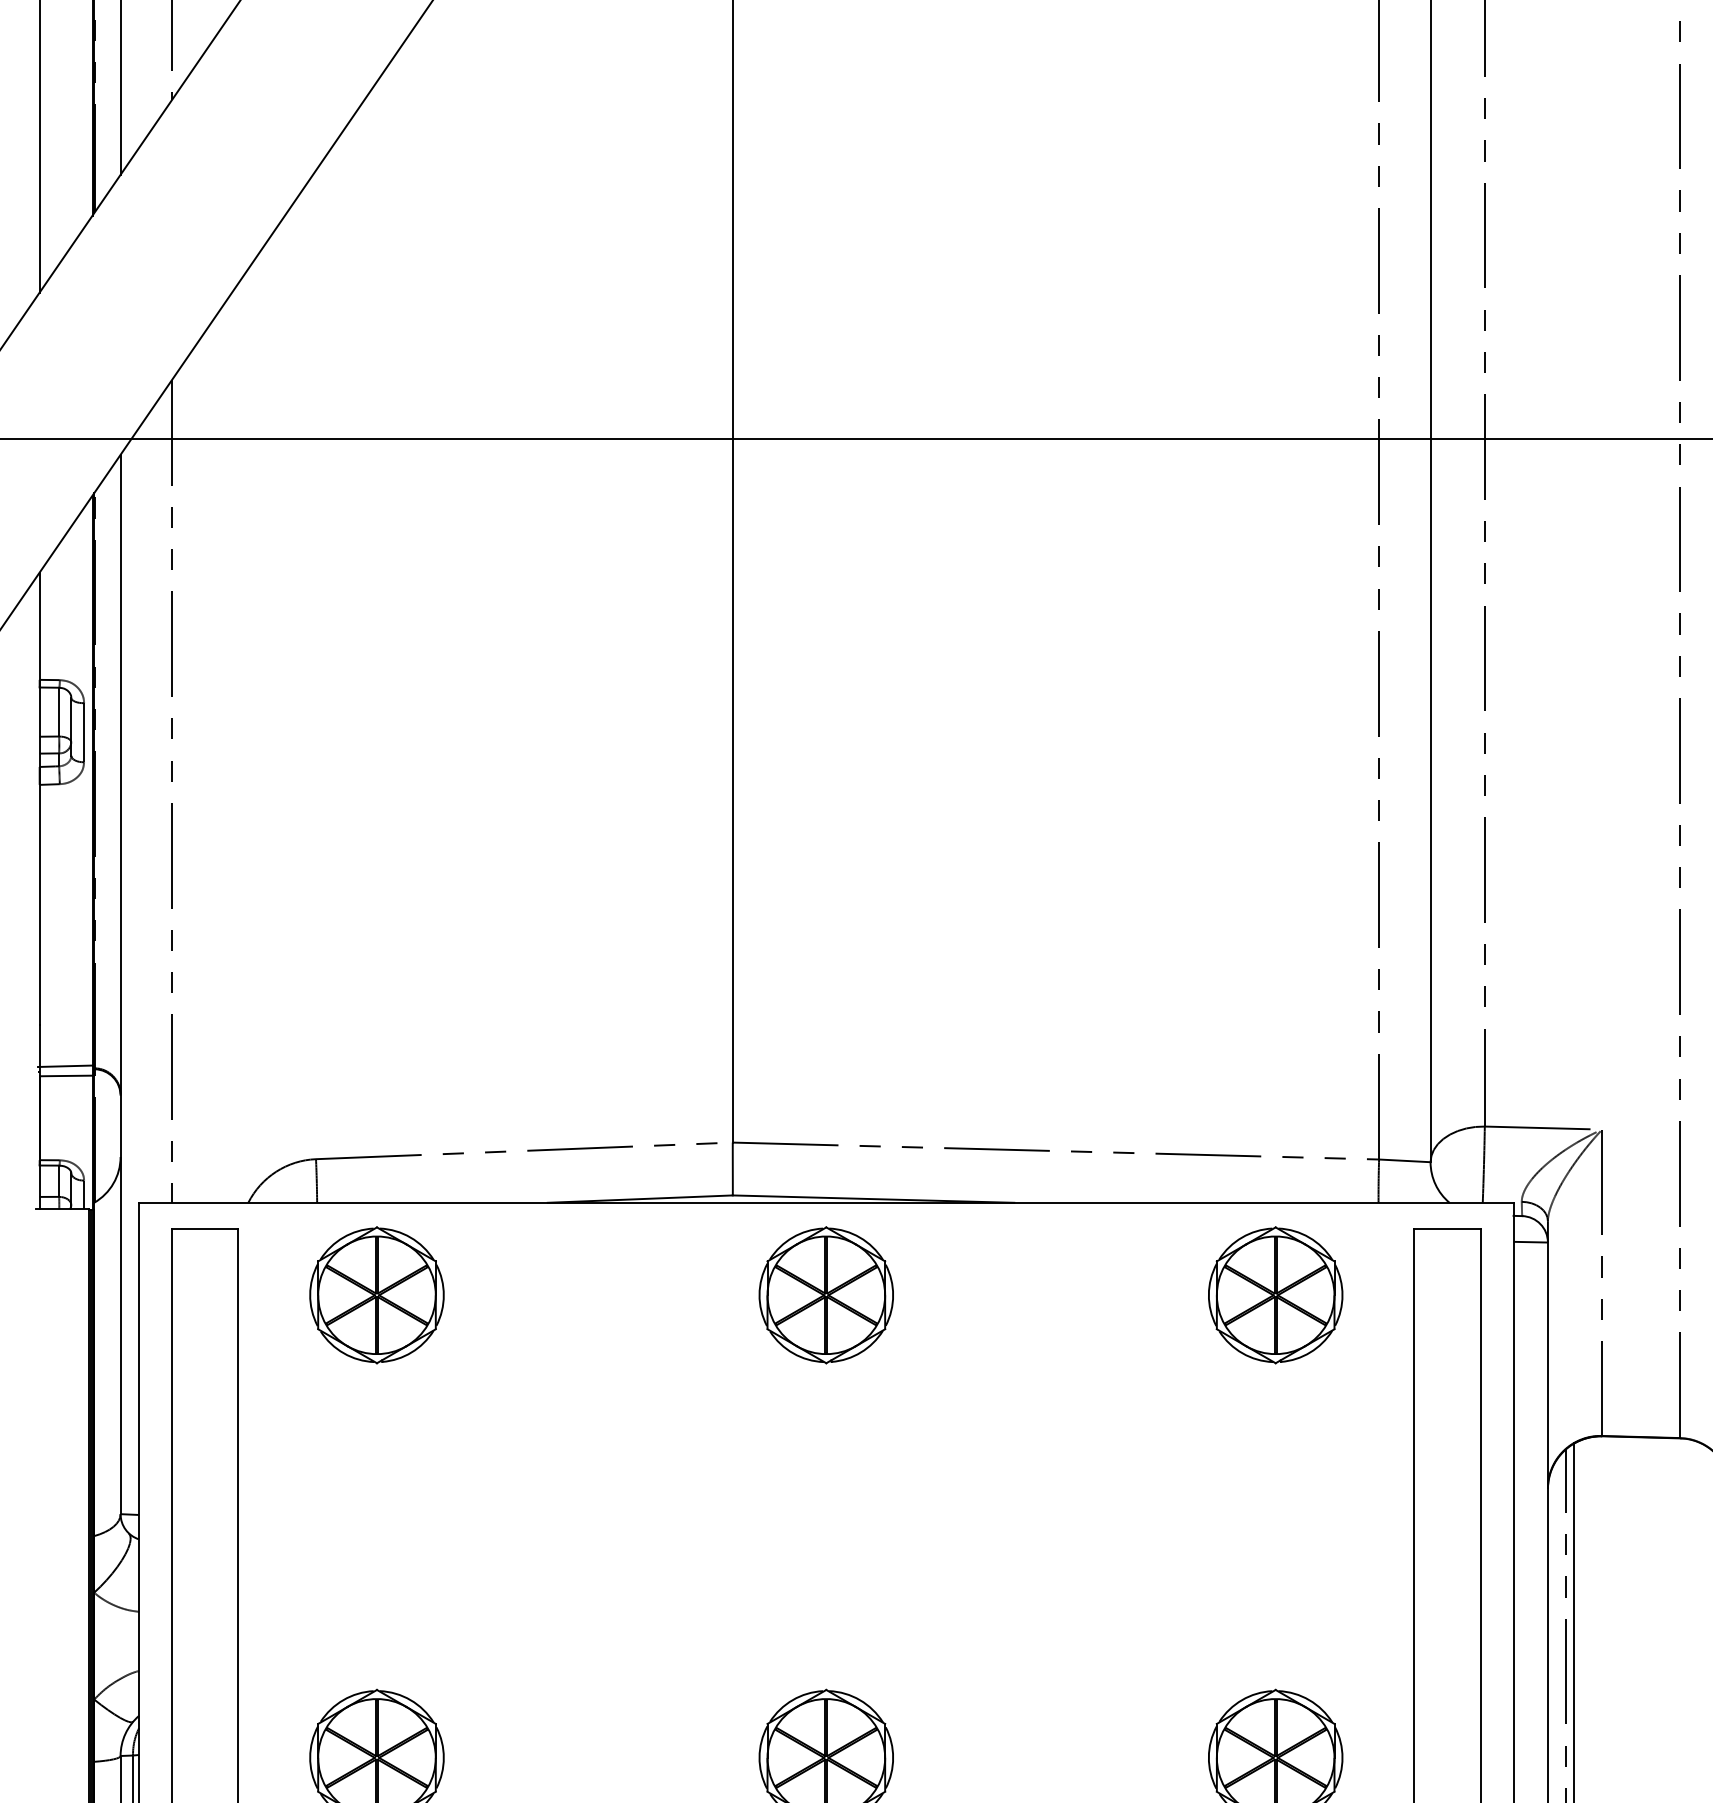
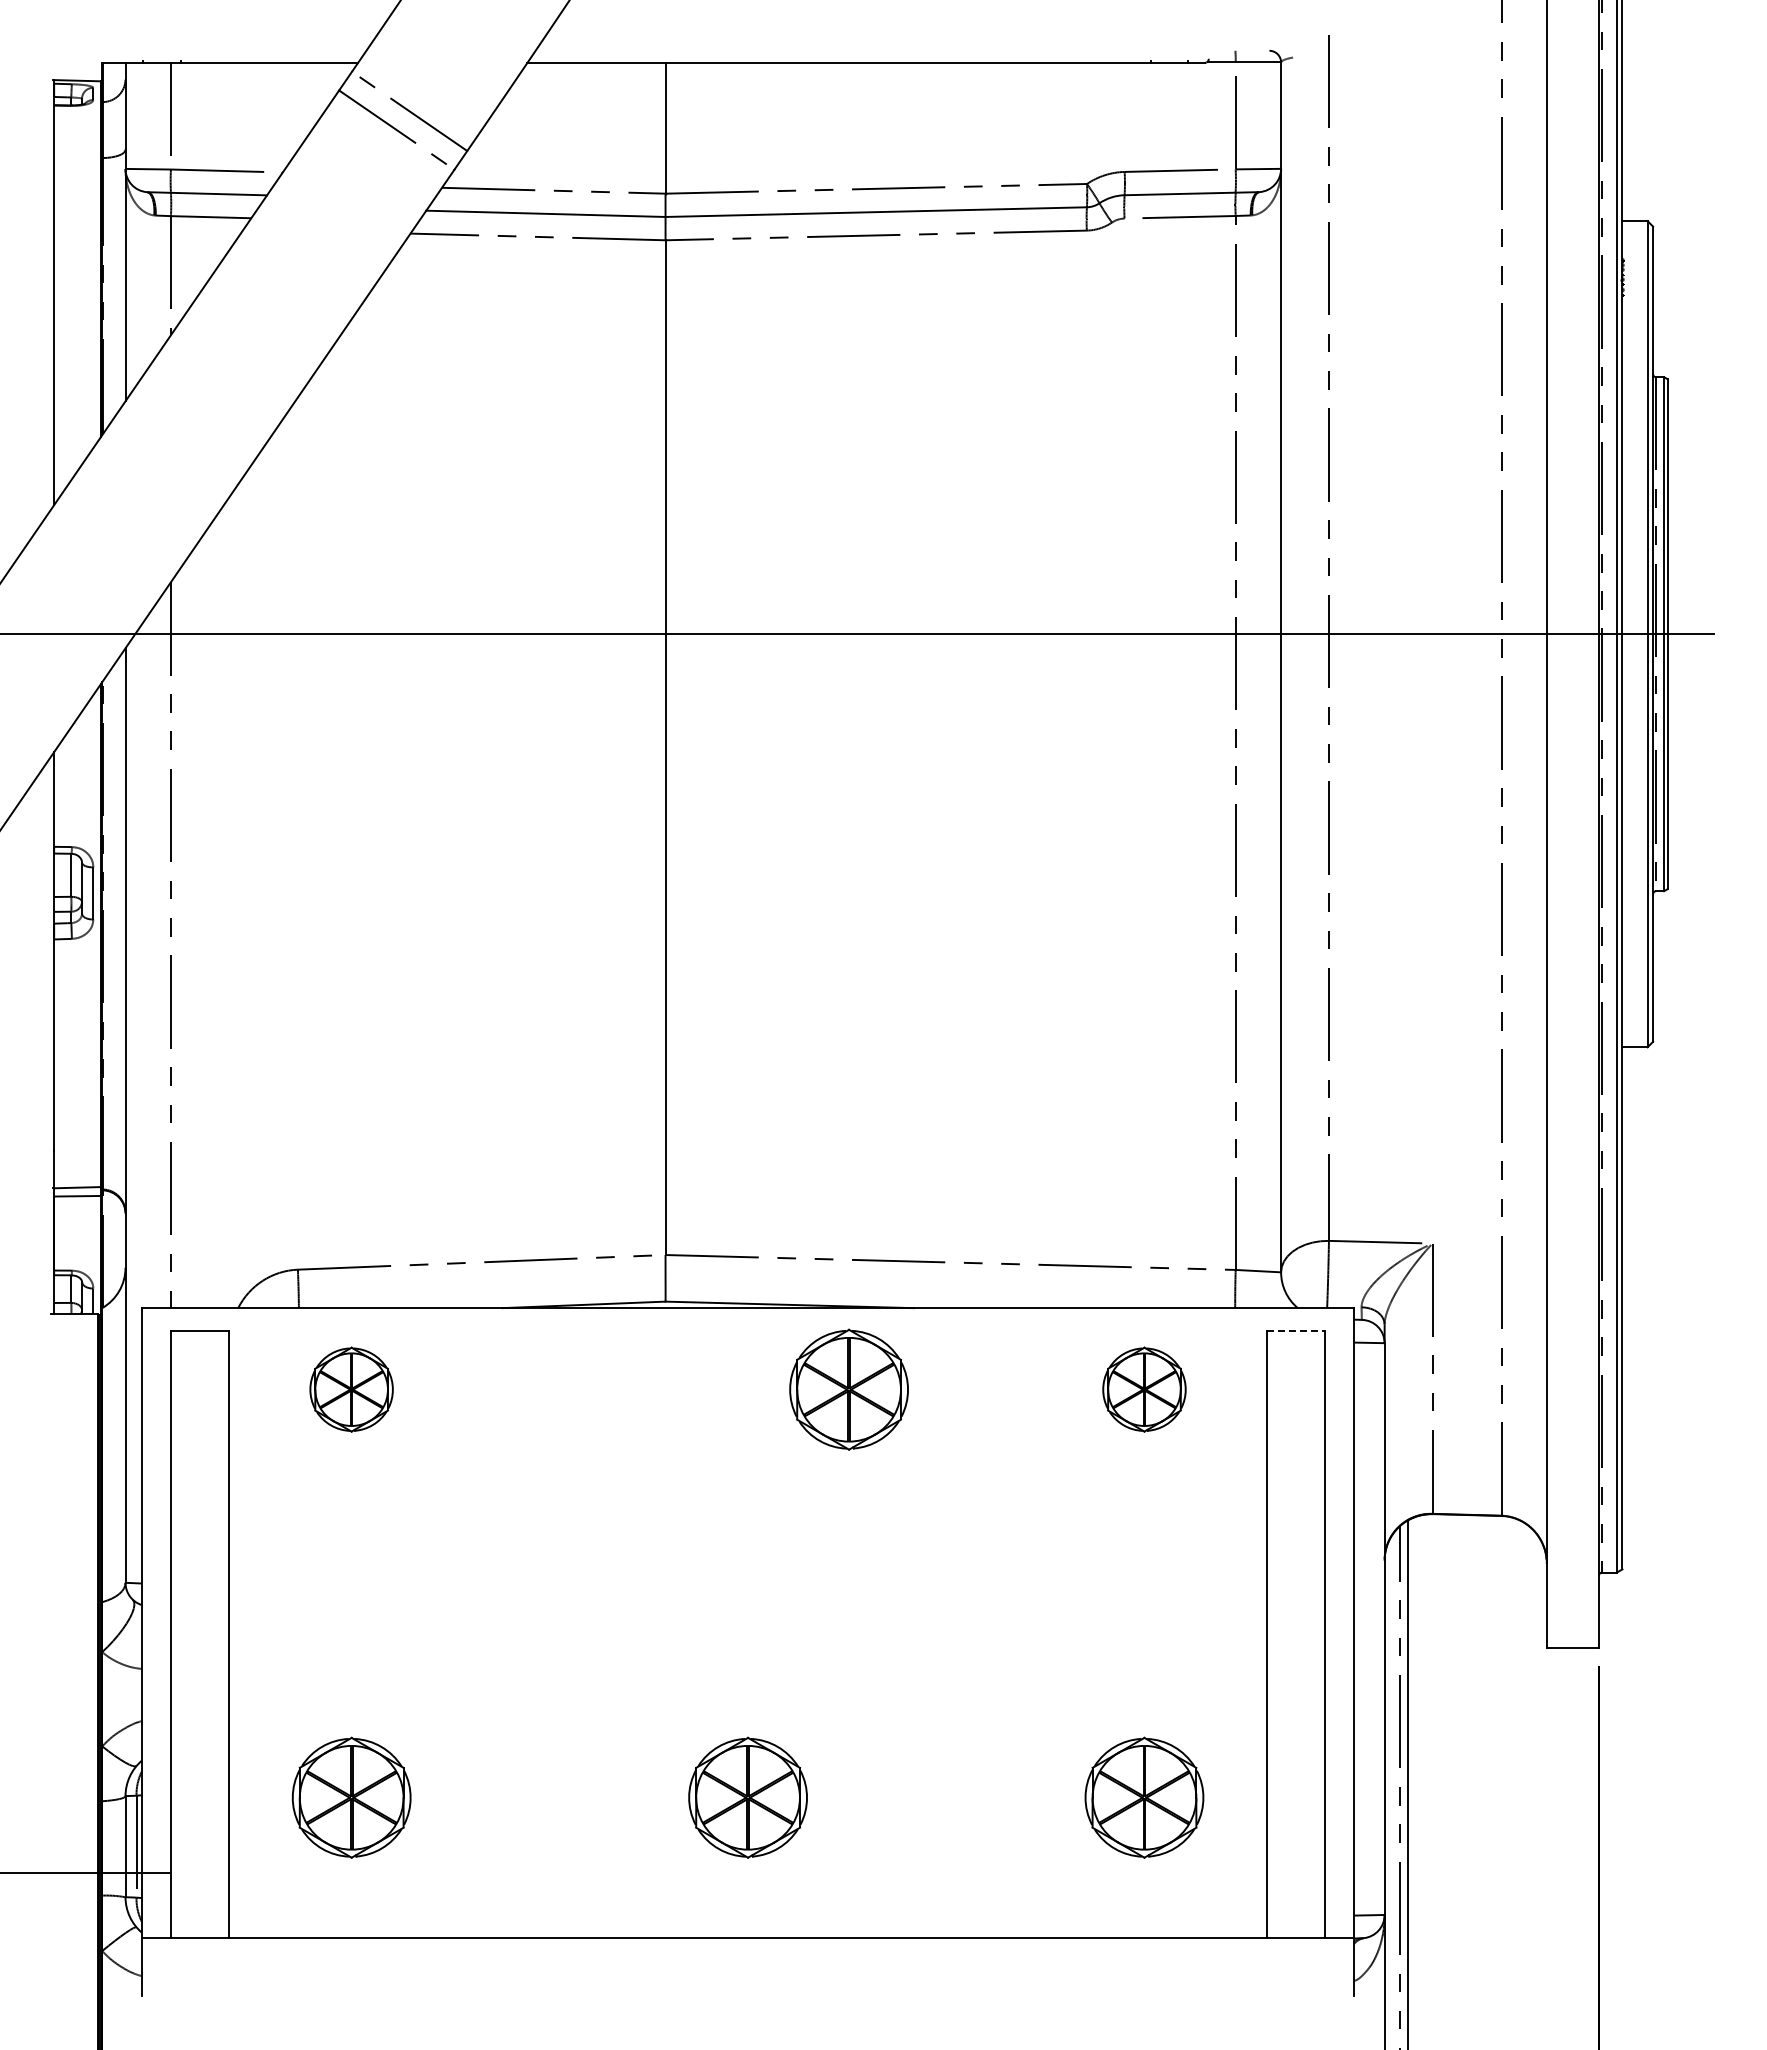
line: (1448, 1229) -> (1296, 1331), solid -> dashed
part: (376, 1295) -> (351, 1389), size x0.7
part: (825, 1295) -> (848, 1389), moved
part: (1275, 1295) -> (1144, 1389), size x0.7

